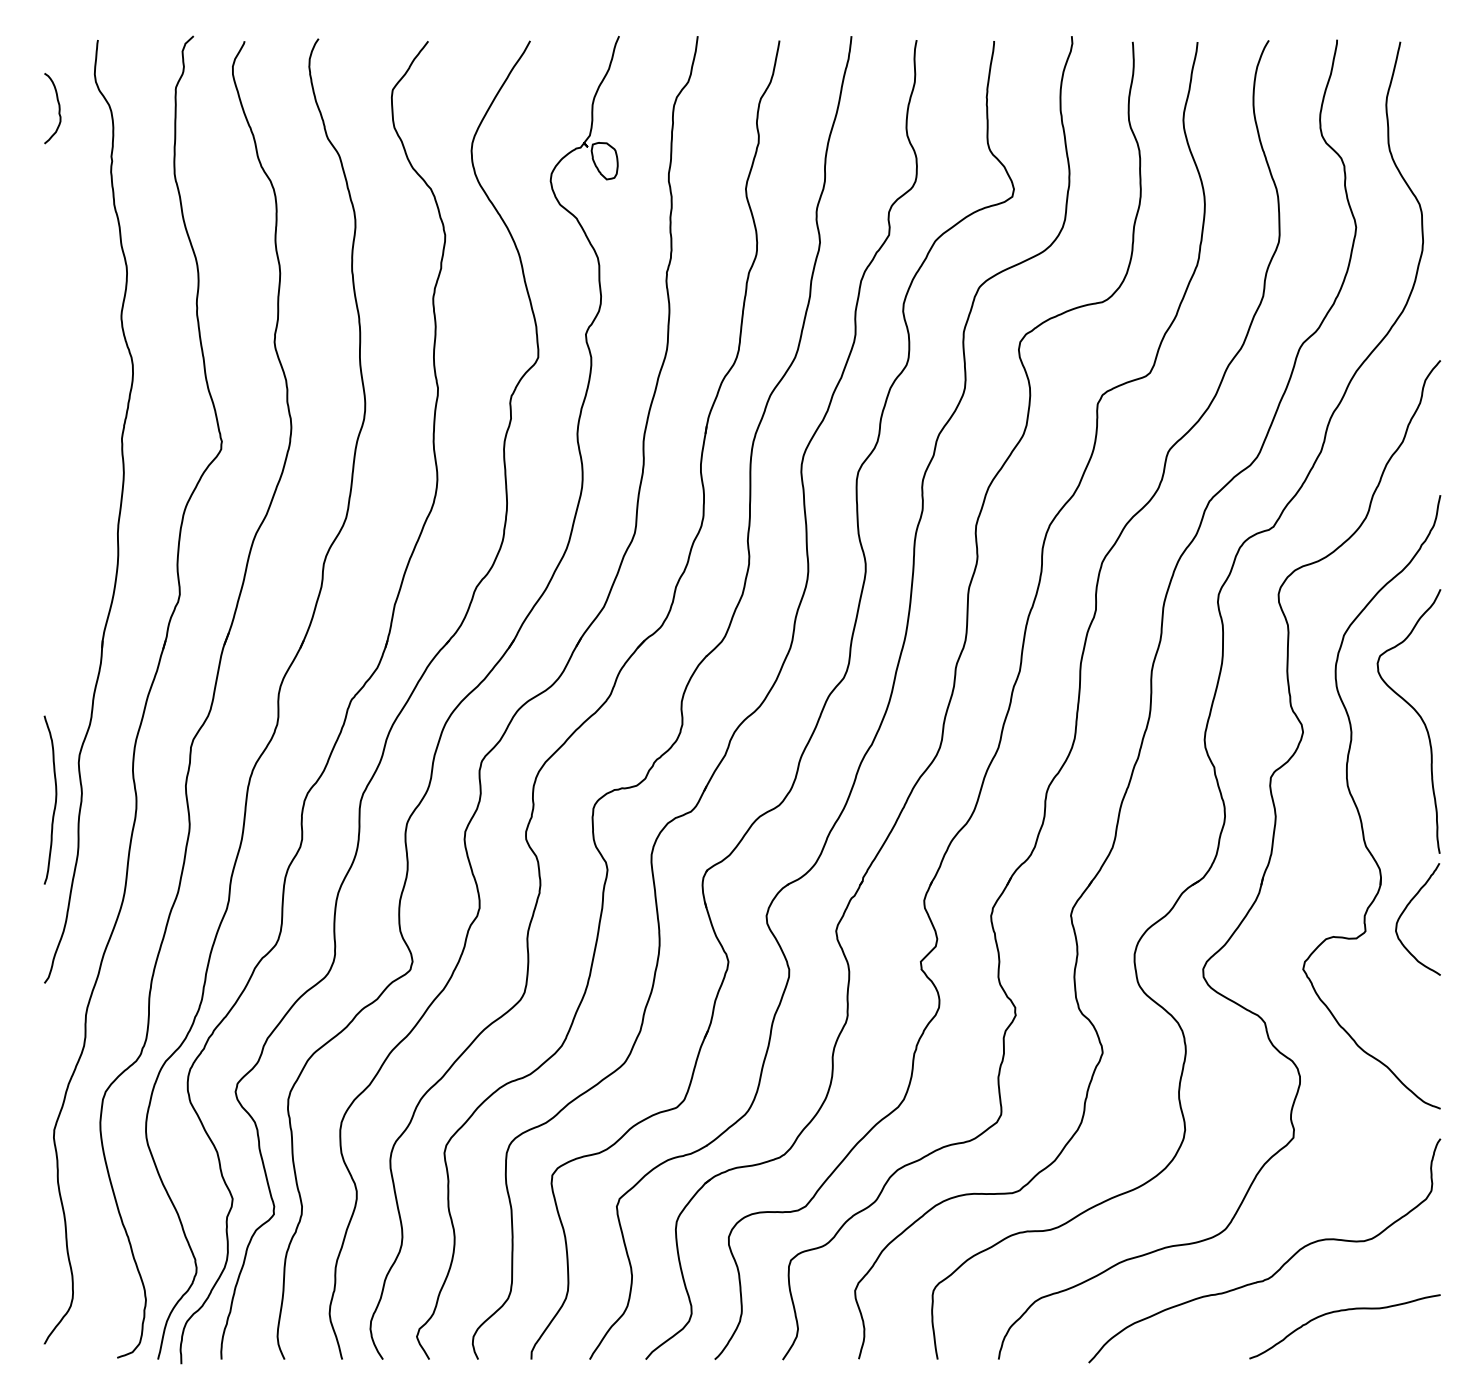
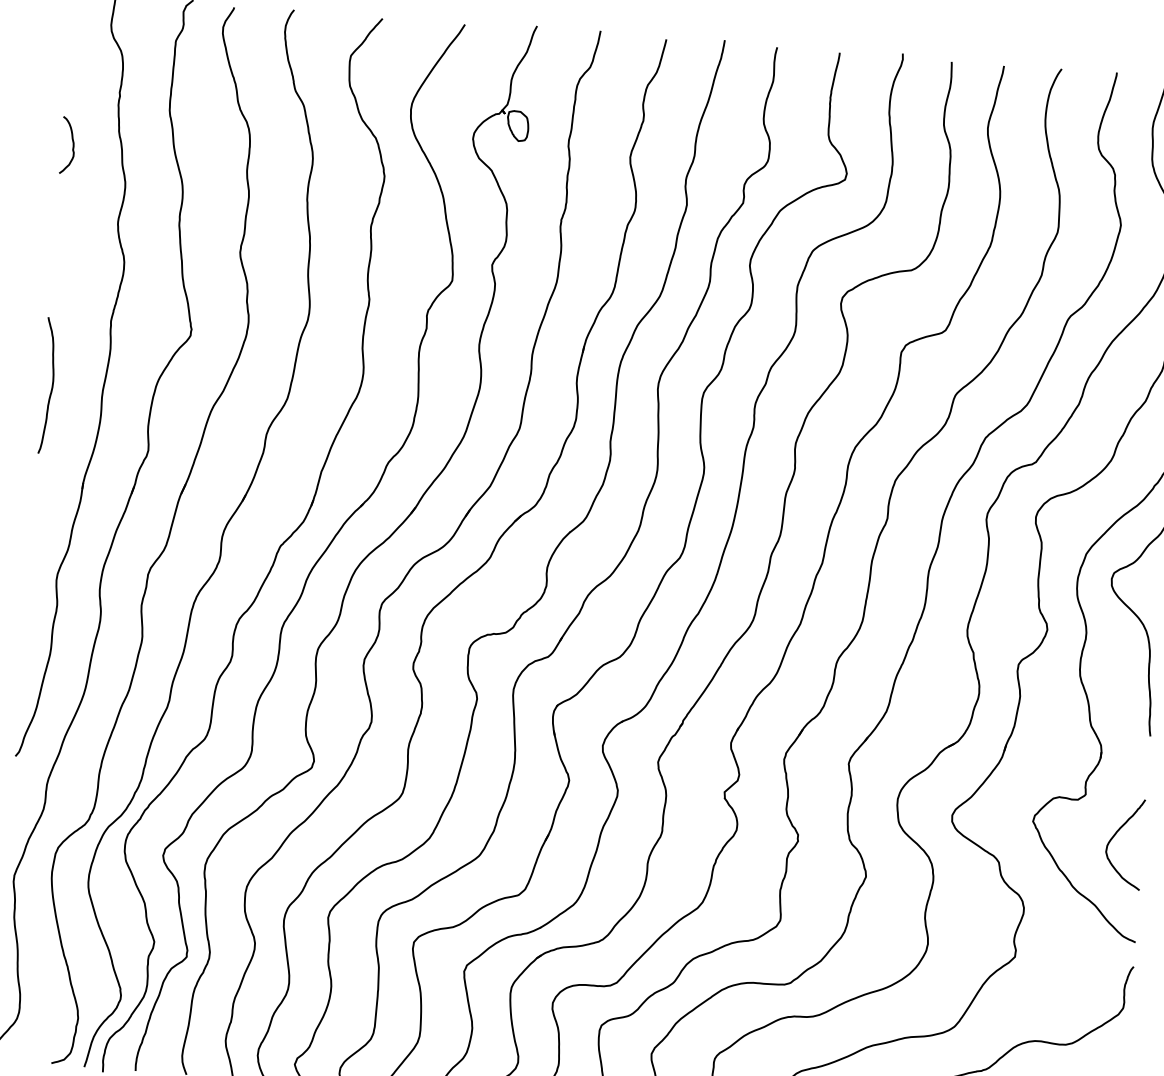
curve: (58, 108) -> (72, 145), moved
curve: (55, 799) -> (52, 385), moved
curve: (1405, 910) -> (1115, 835), moved

